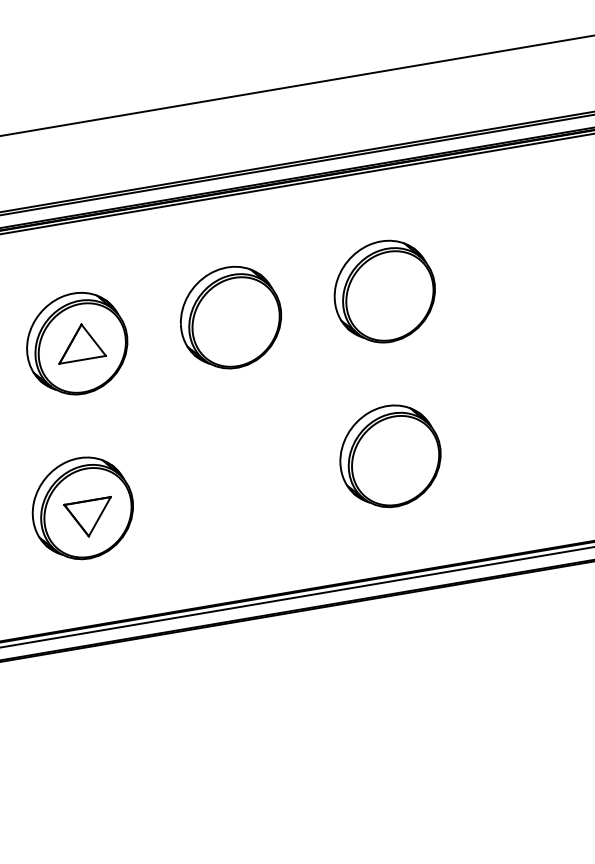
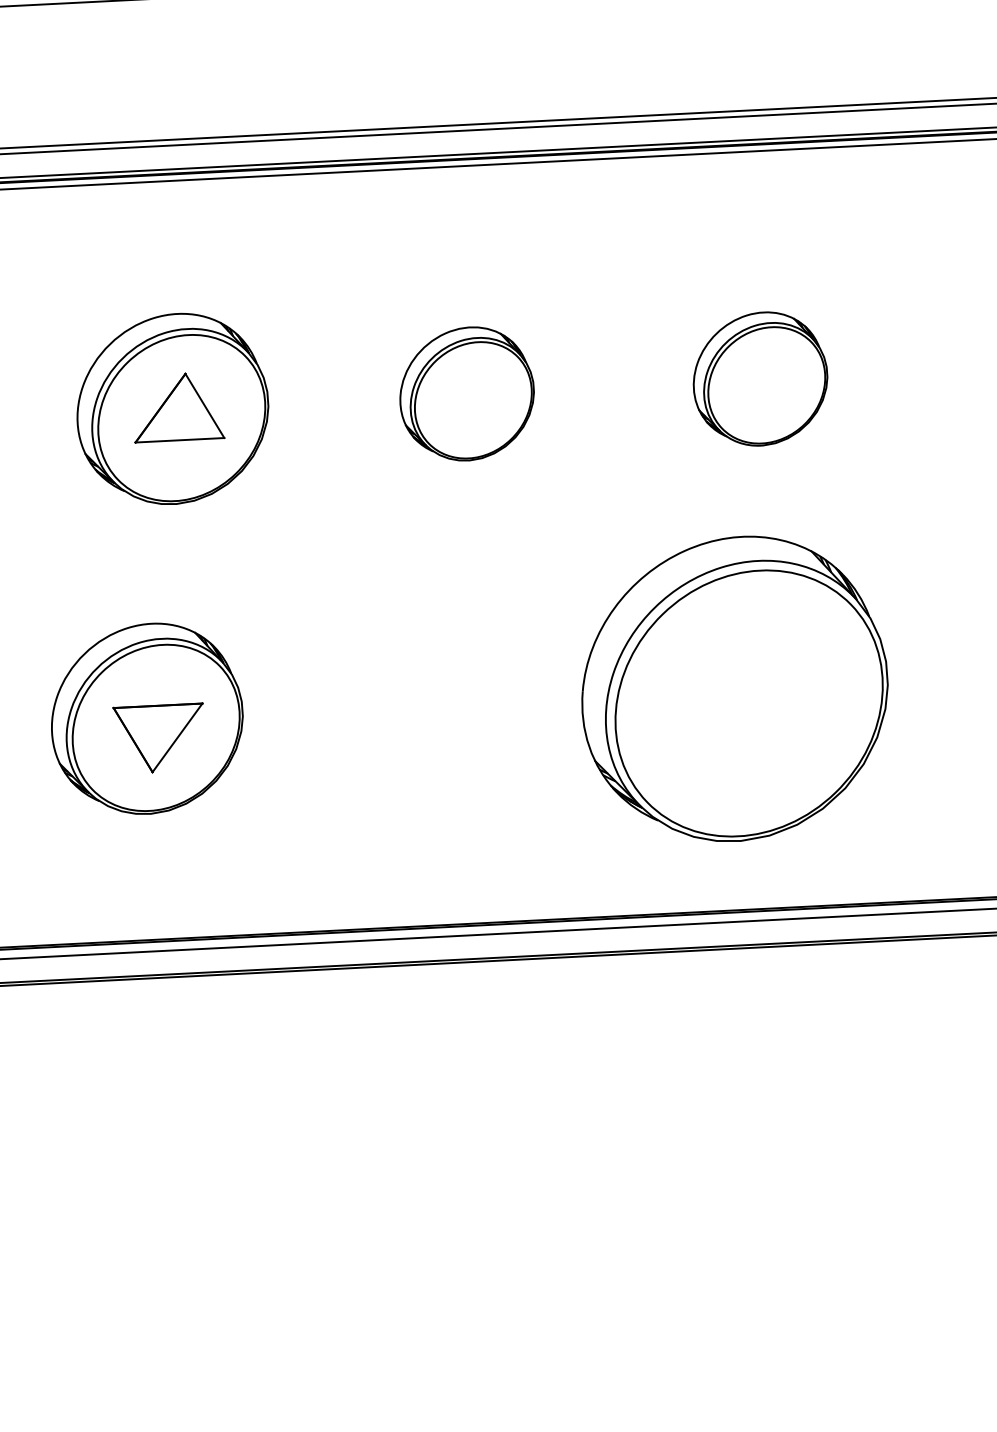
part: (384, 291) -> (760, 378), size x0.7
part: (231, 317) -> (468, 393), size x0.7
part: (390, 456) -> (735, 689), size x1.6

